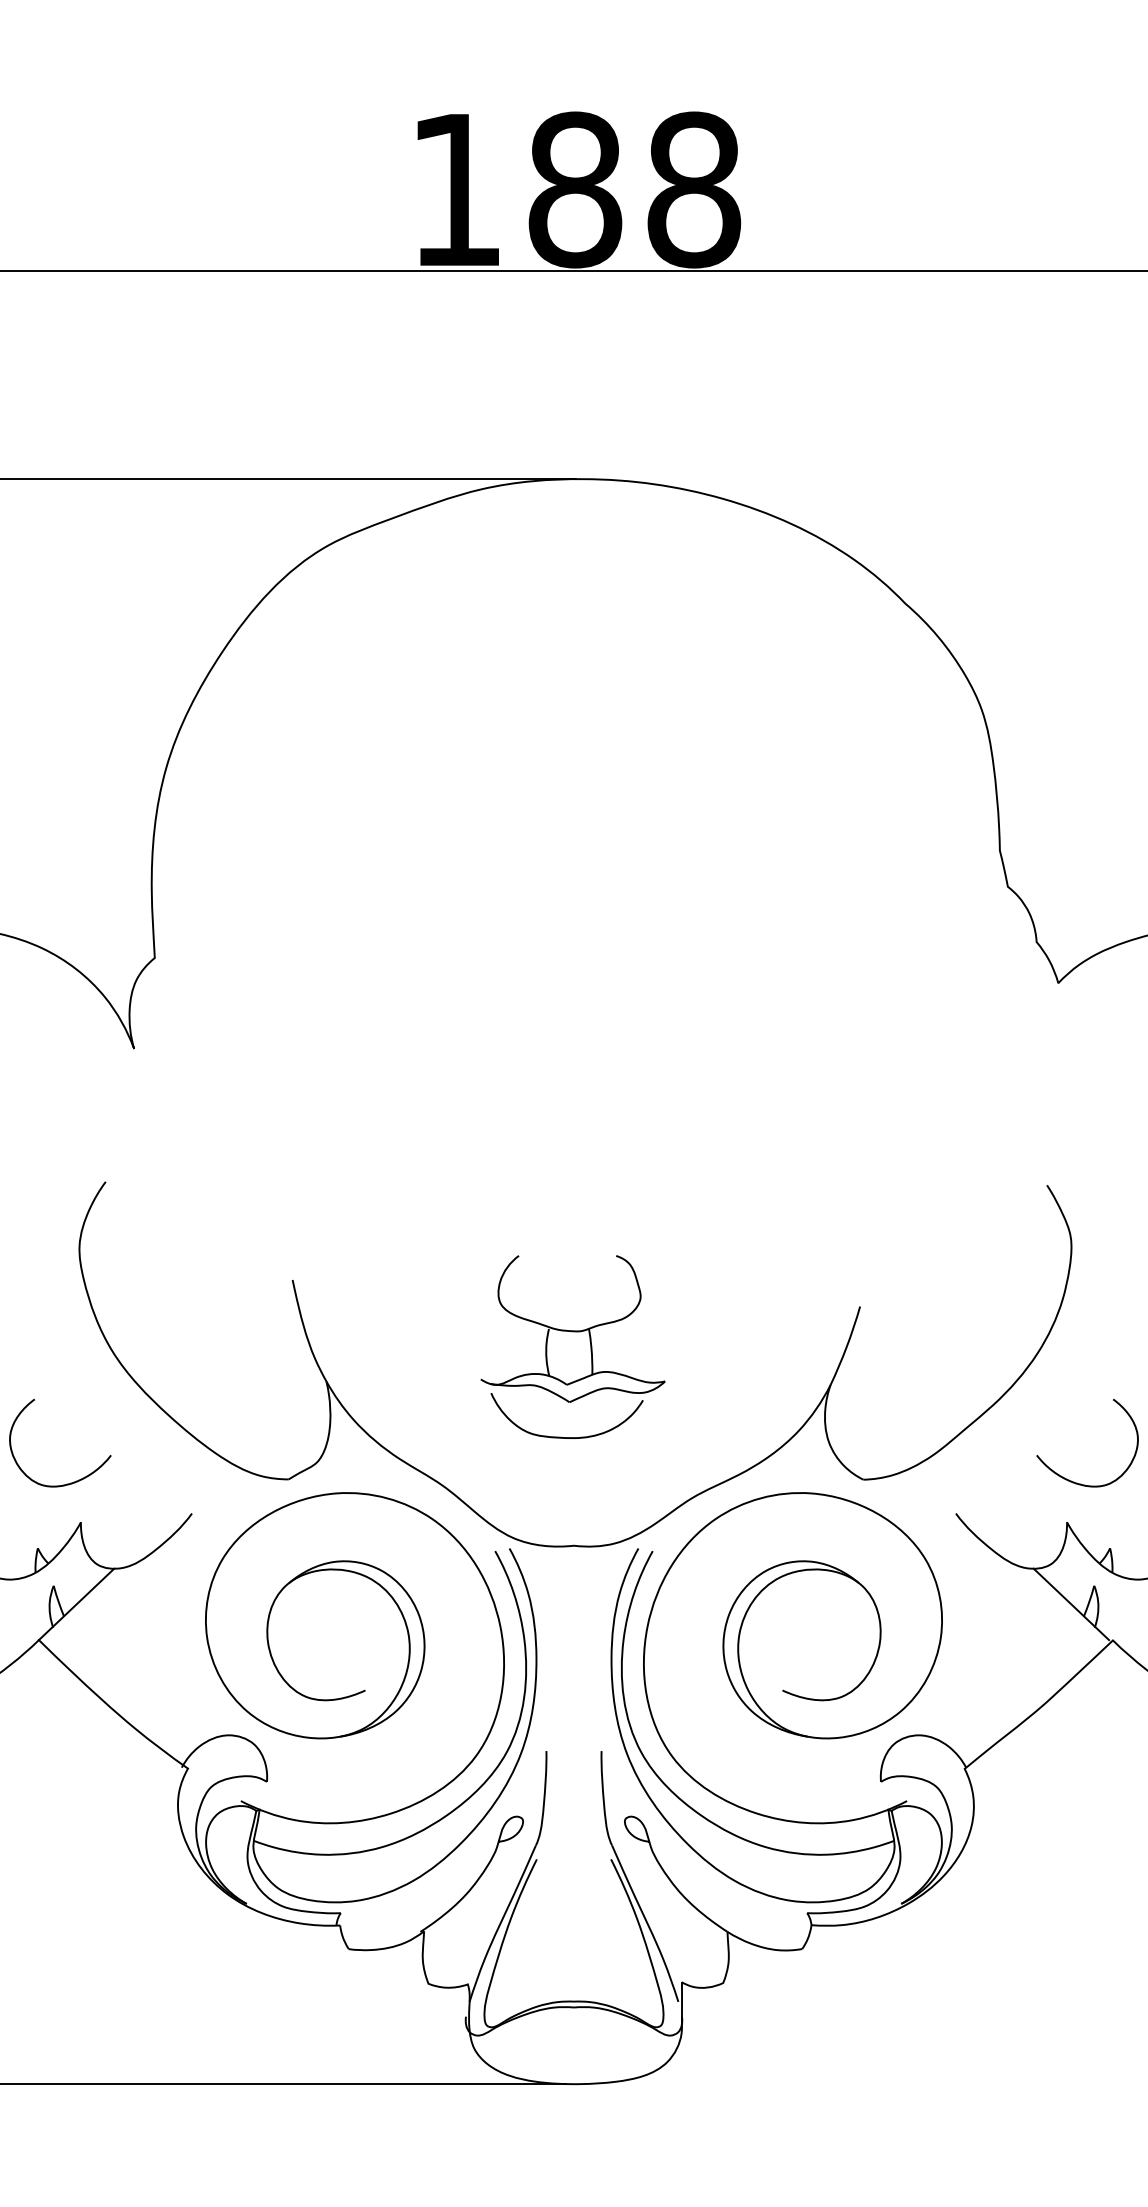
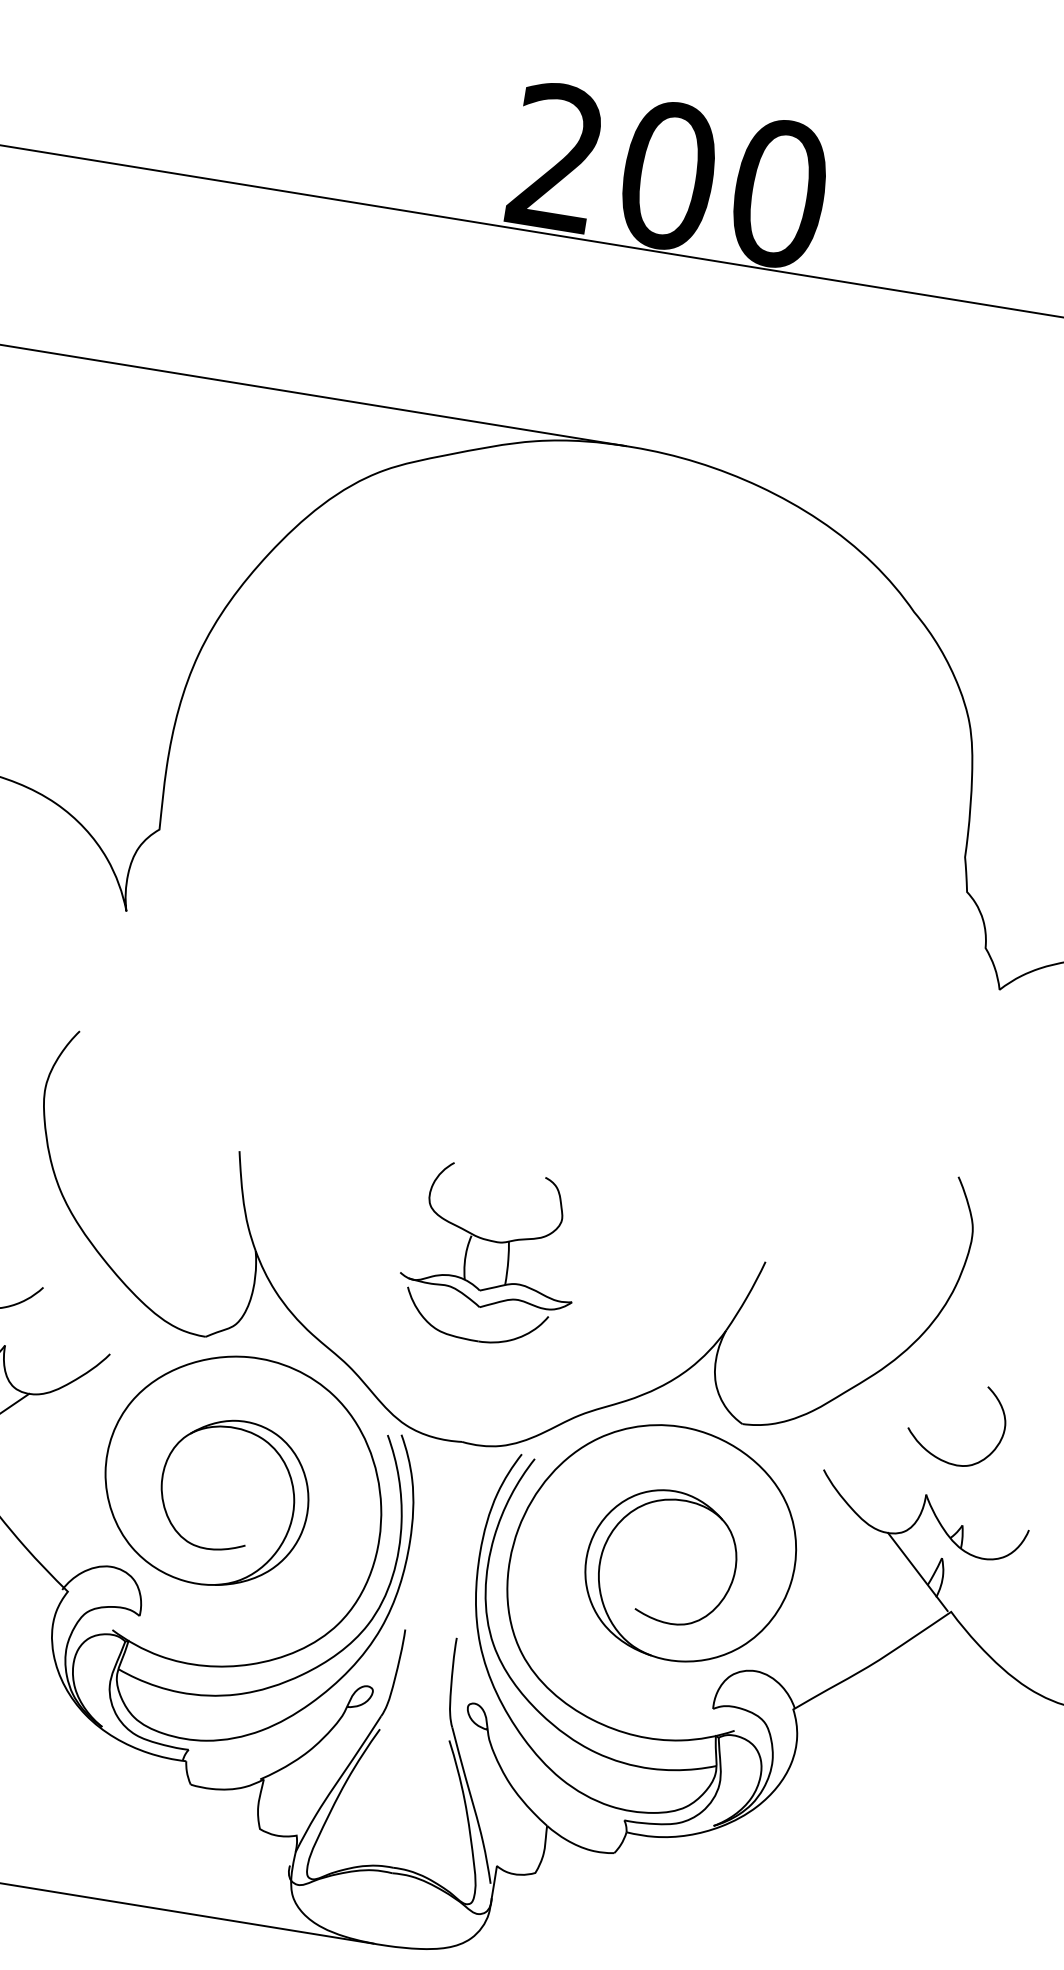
text: (576, 189) -> (669, 175), 188 -> 200

